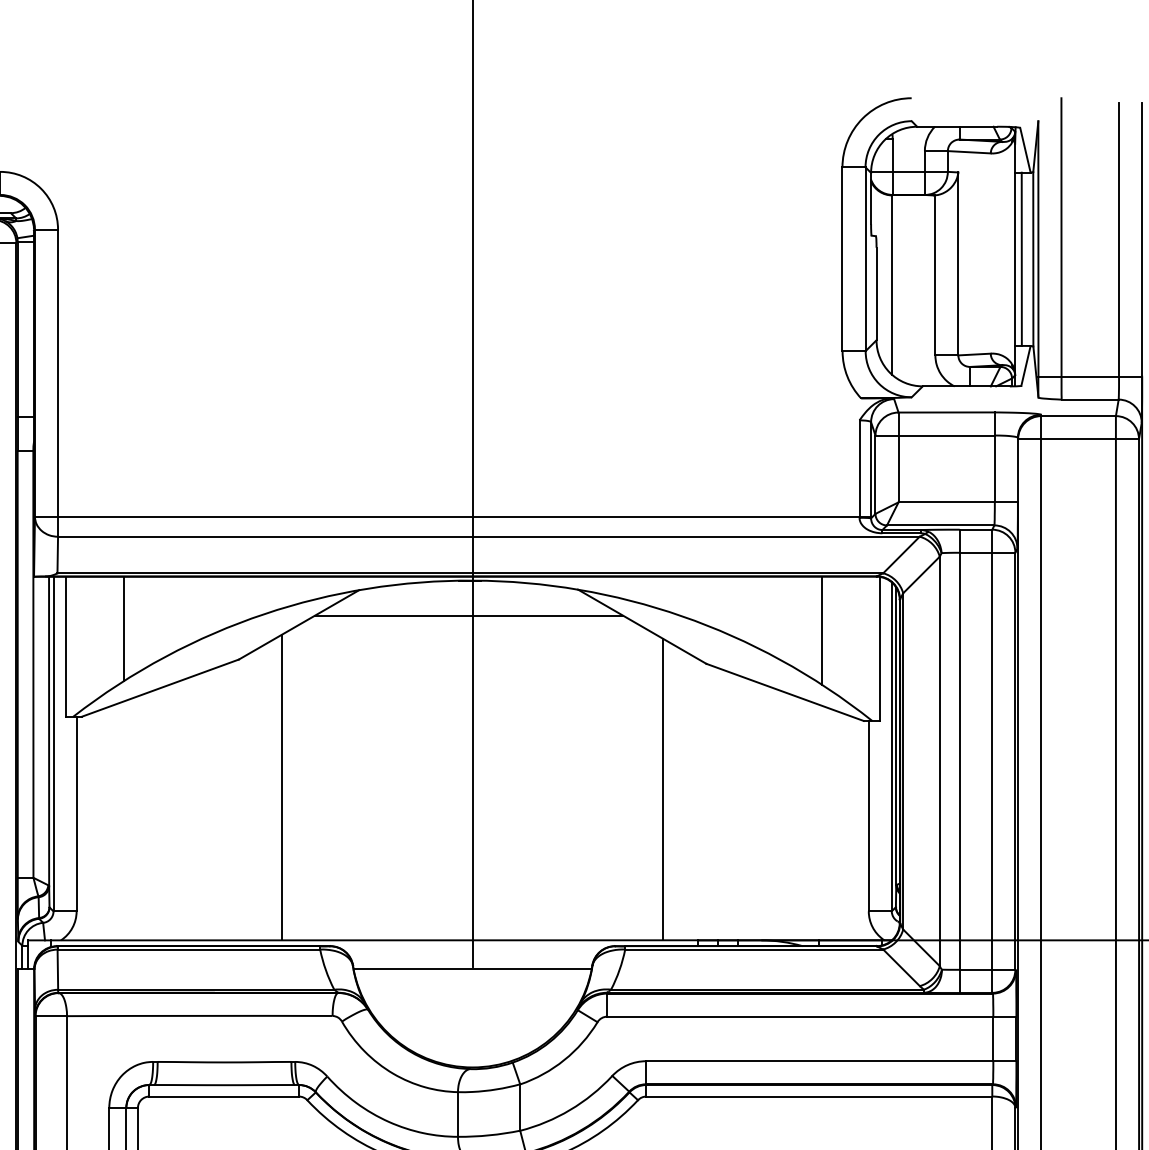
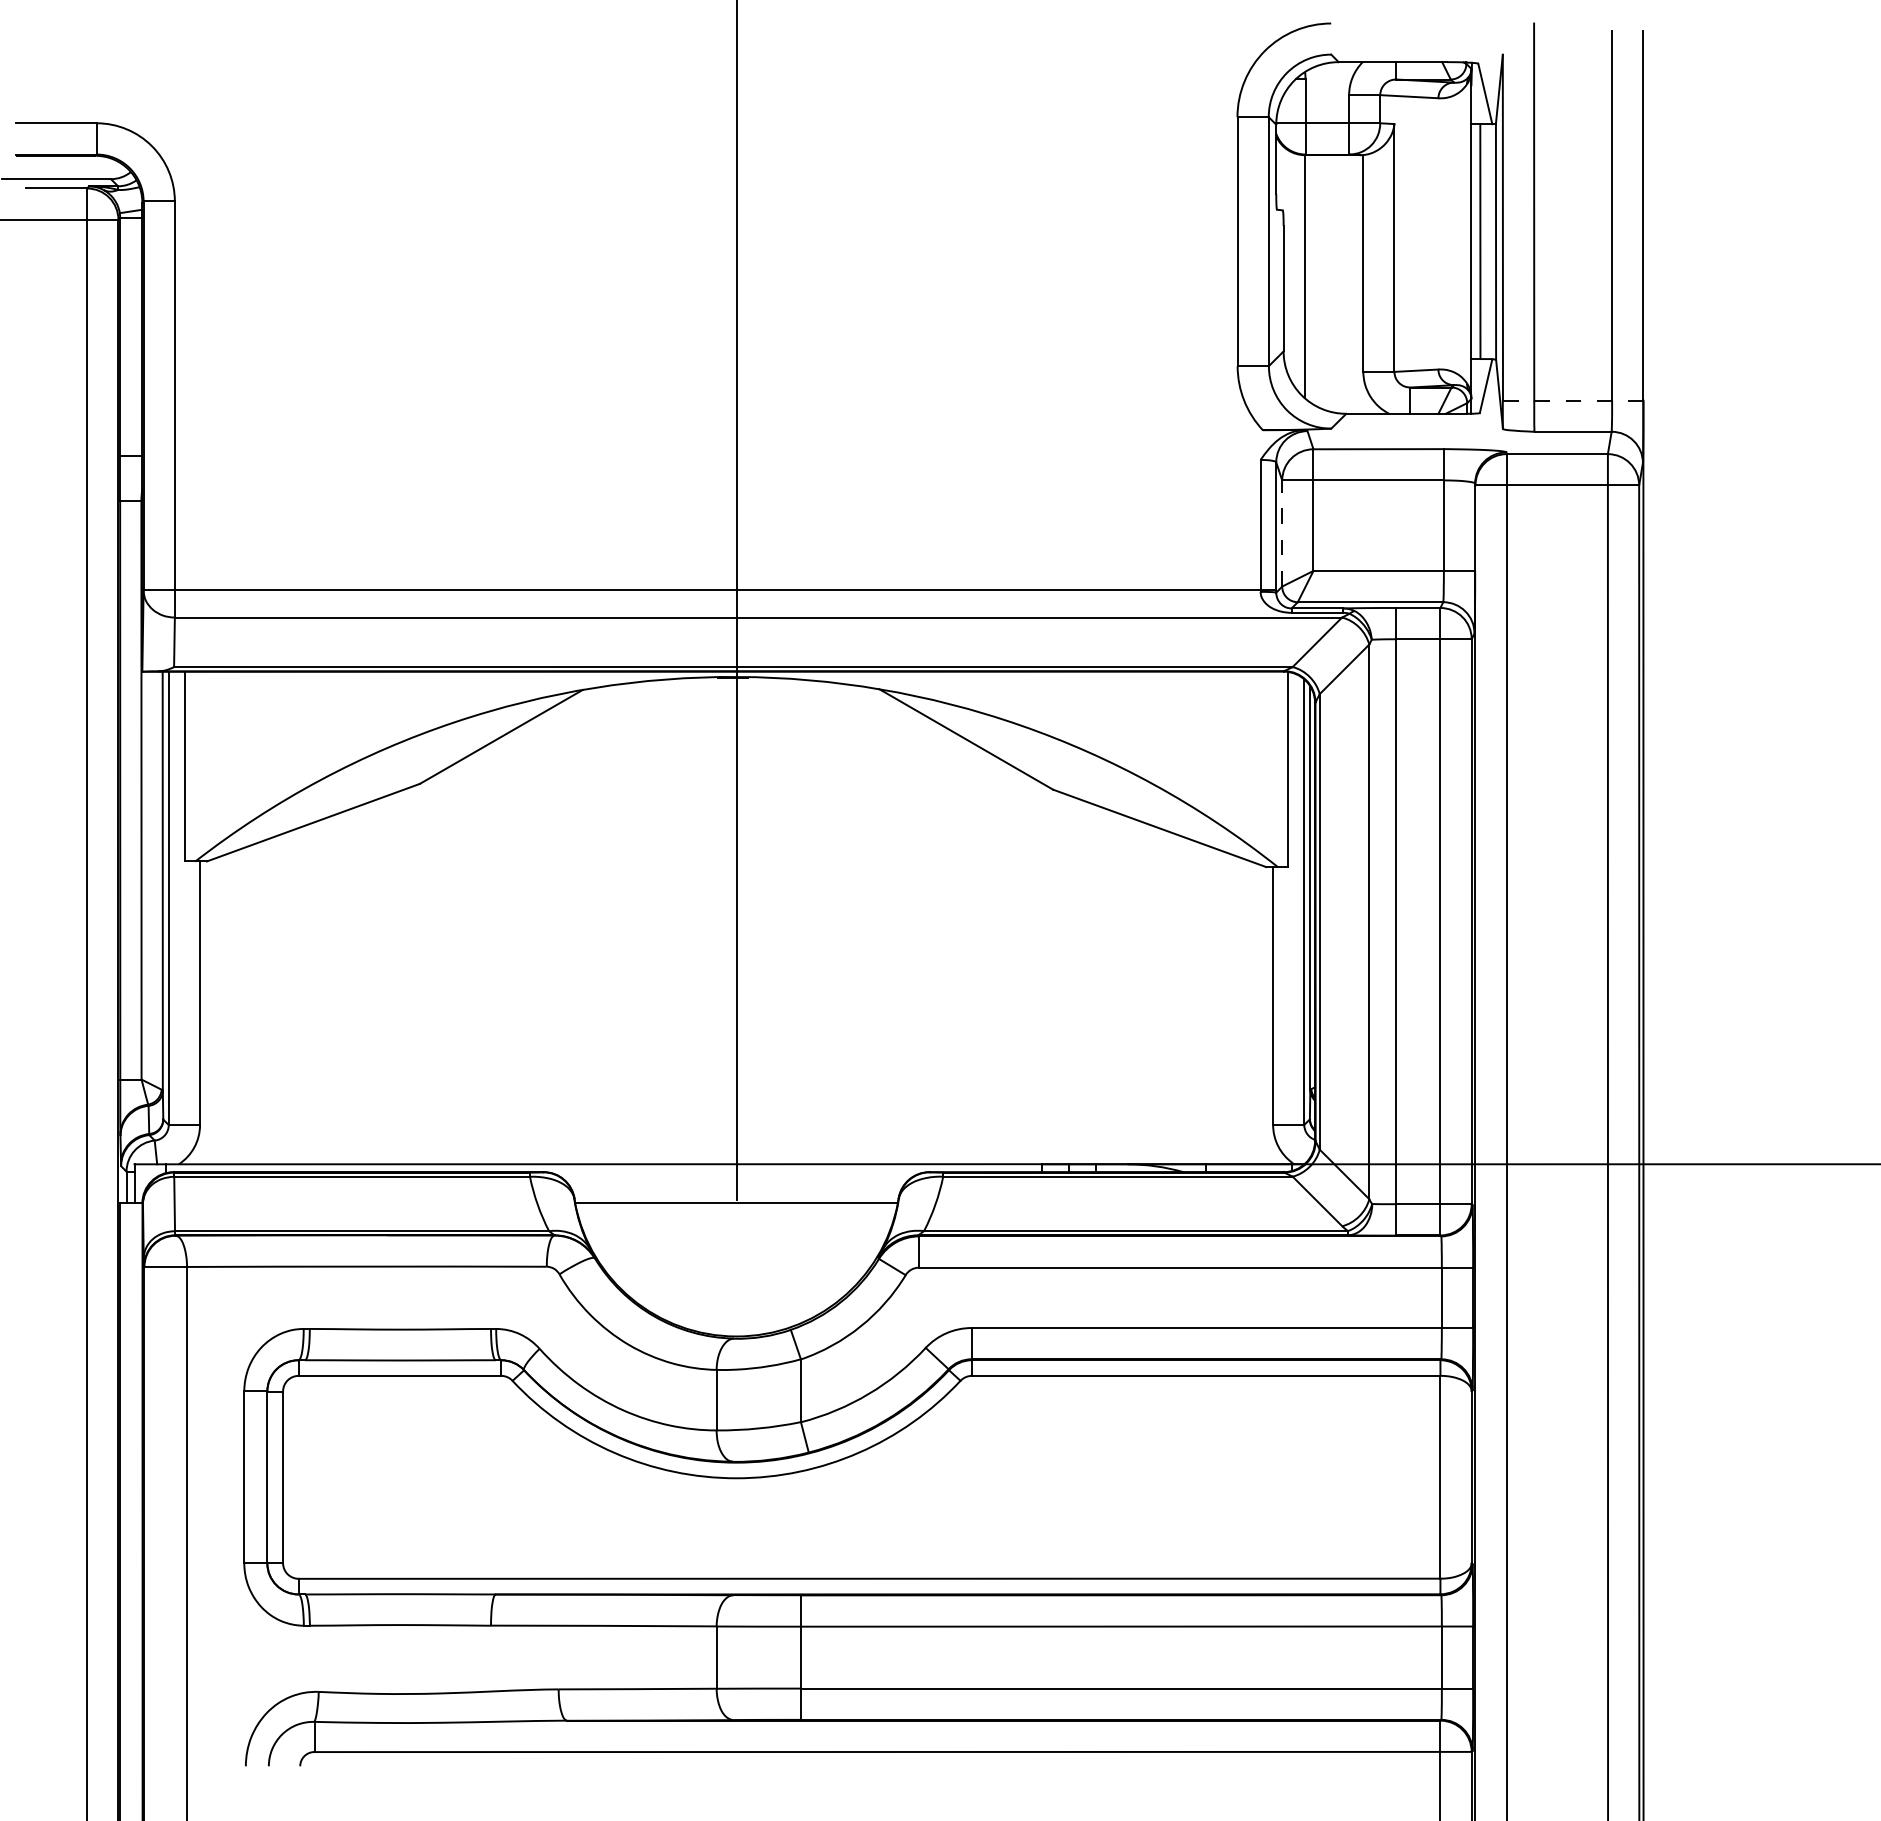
line: (1090, 376) -> (1573, 400), solid -> dashed
line: (875, 474) -> (1282, 533), solid -> dashed
line: (468, 615) -> (731, 724), removed
line: (123, 628) -> (263, 742), removed
line: (821, 630) -> (1209, 744), removed
line: (282, 787) -> (478, 957), removed
line: (663, 789) -> (994, 959), removed

